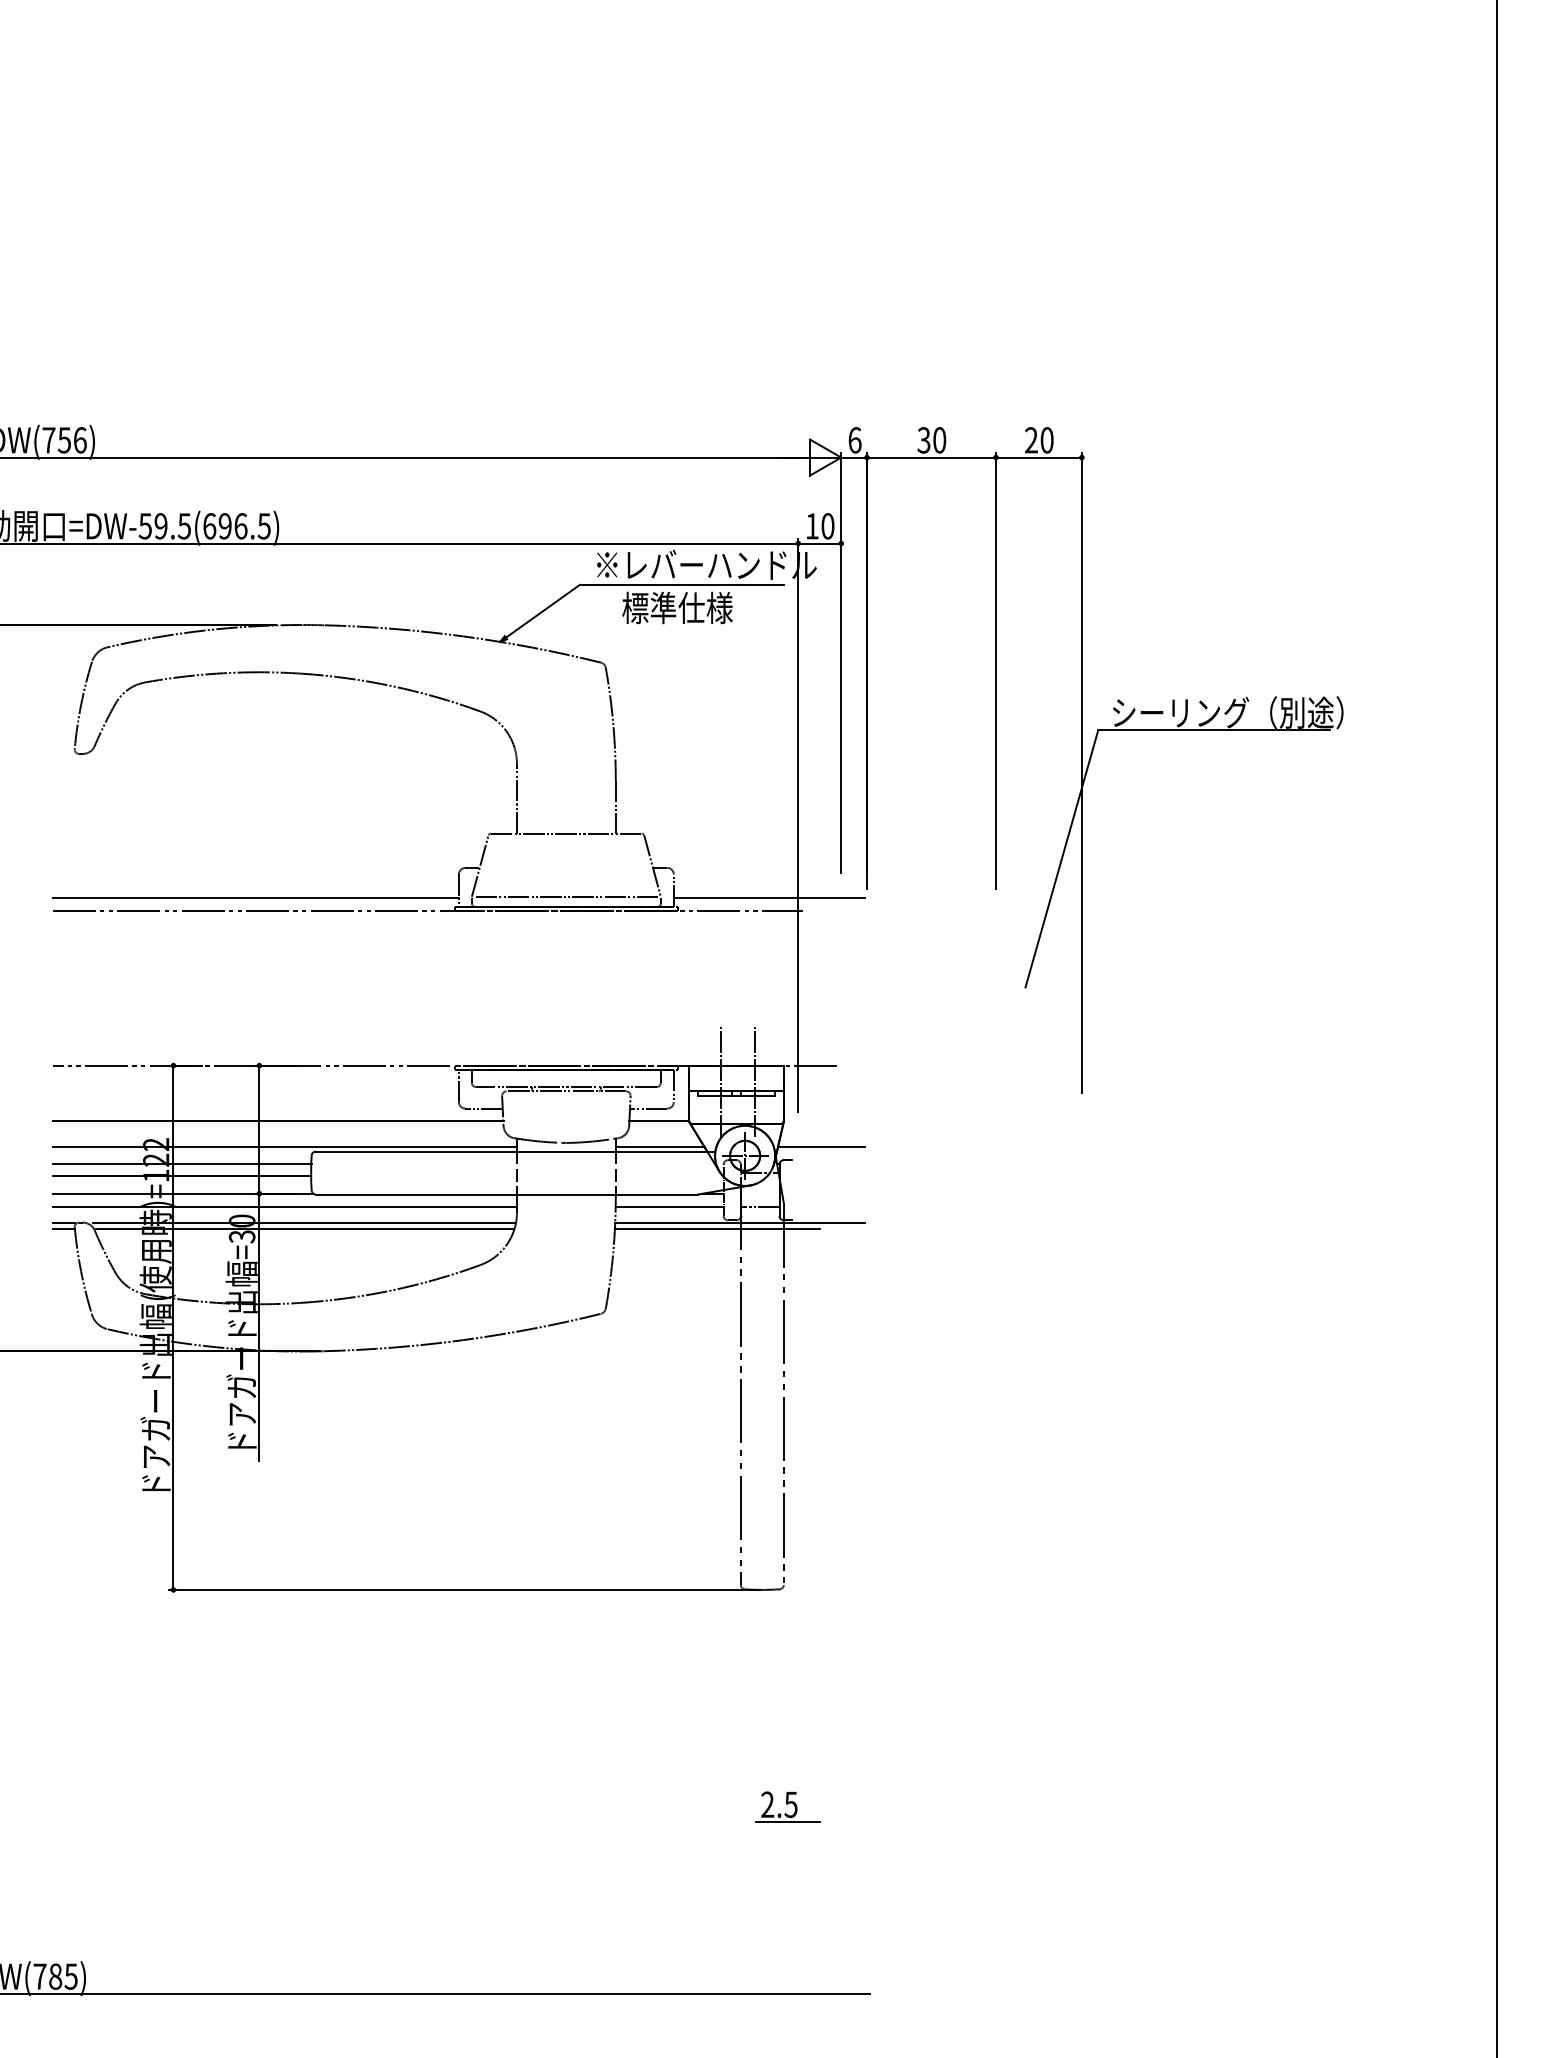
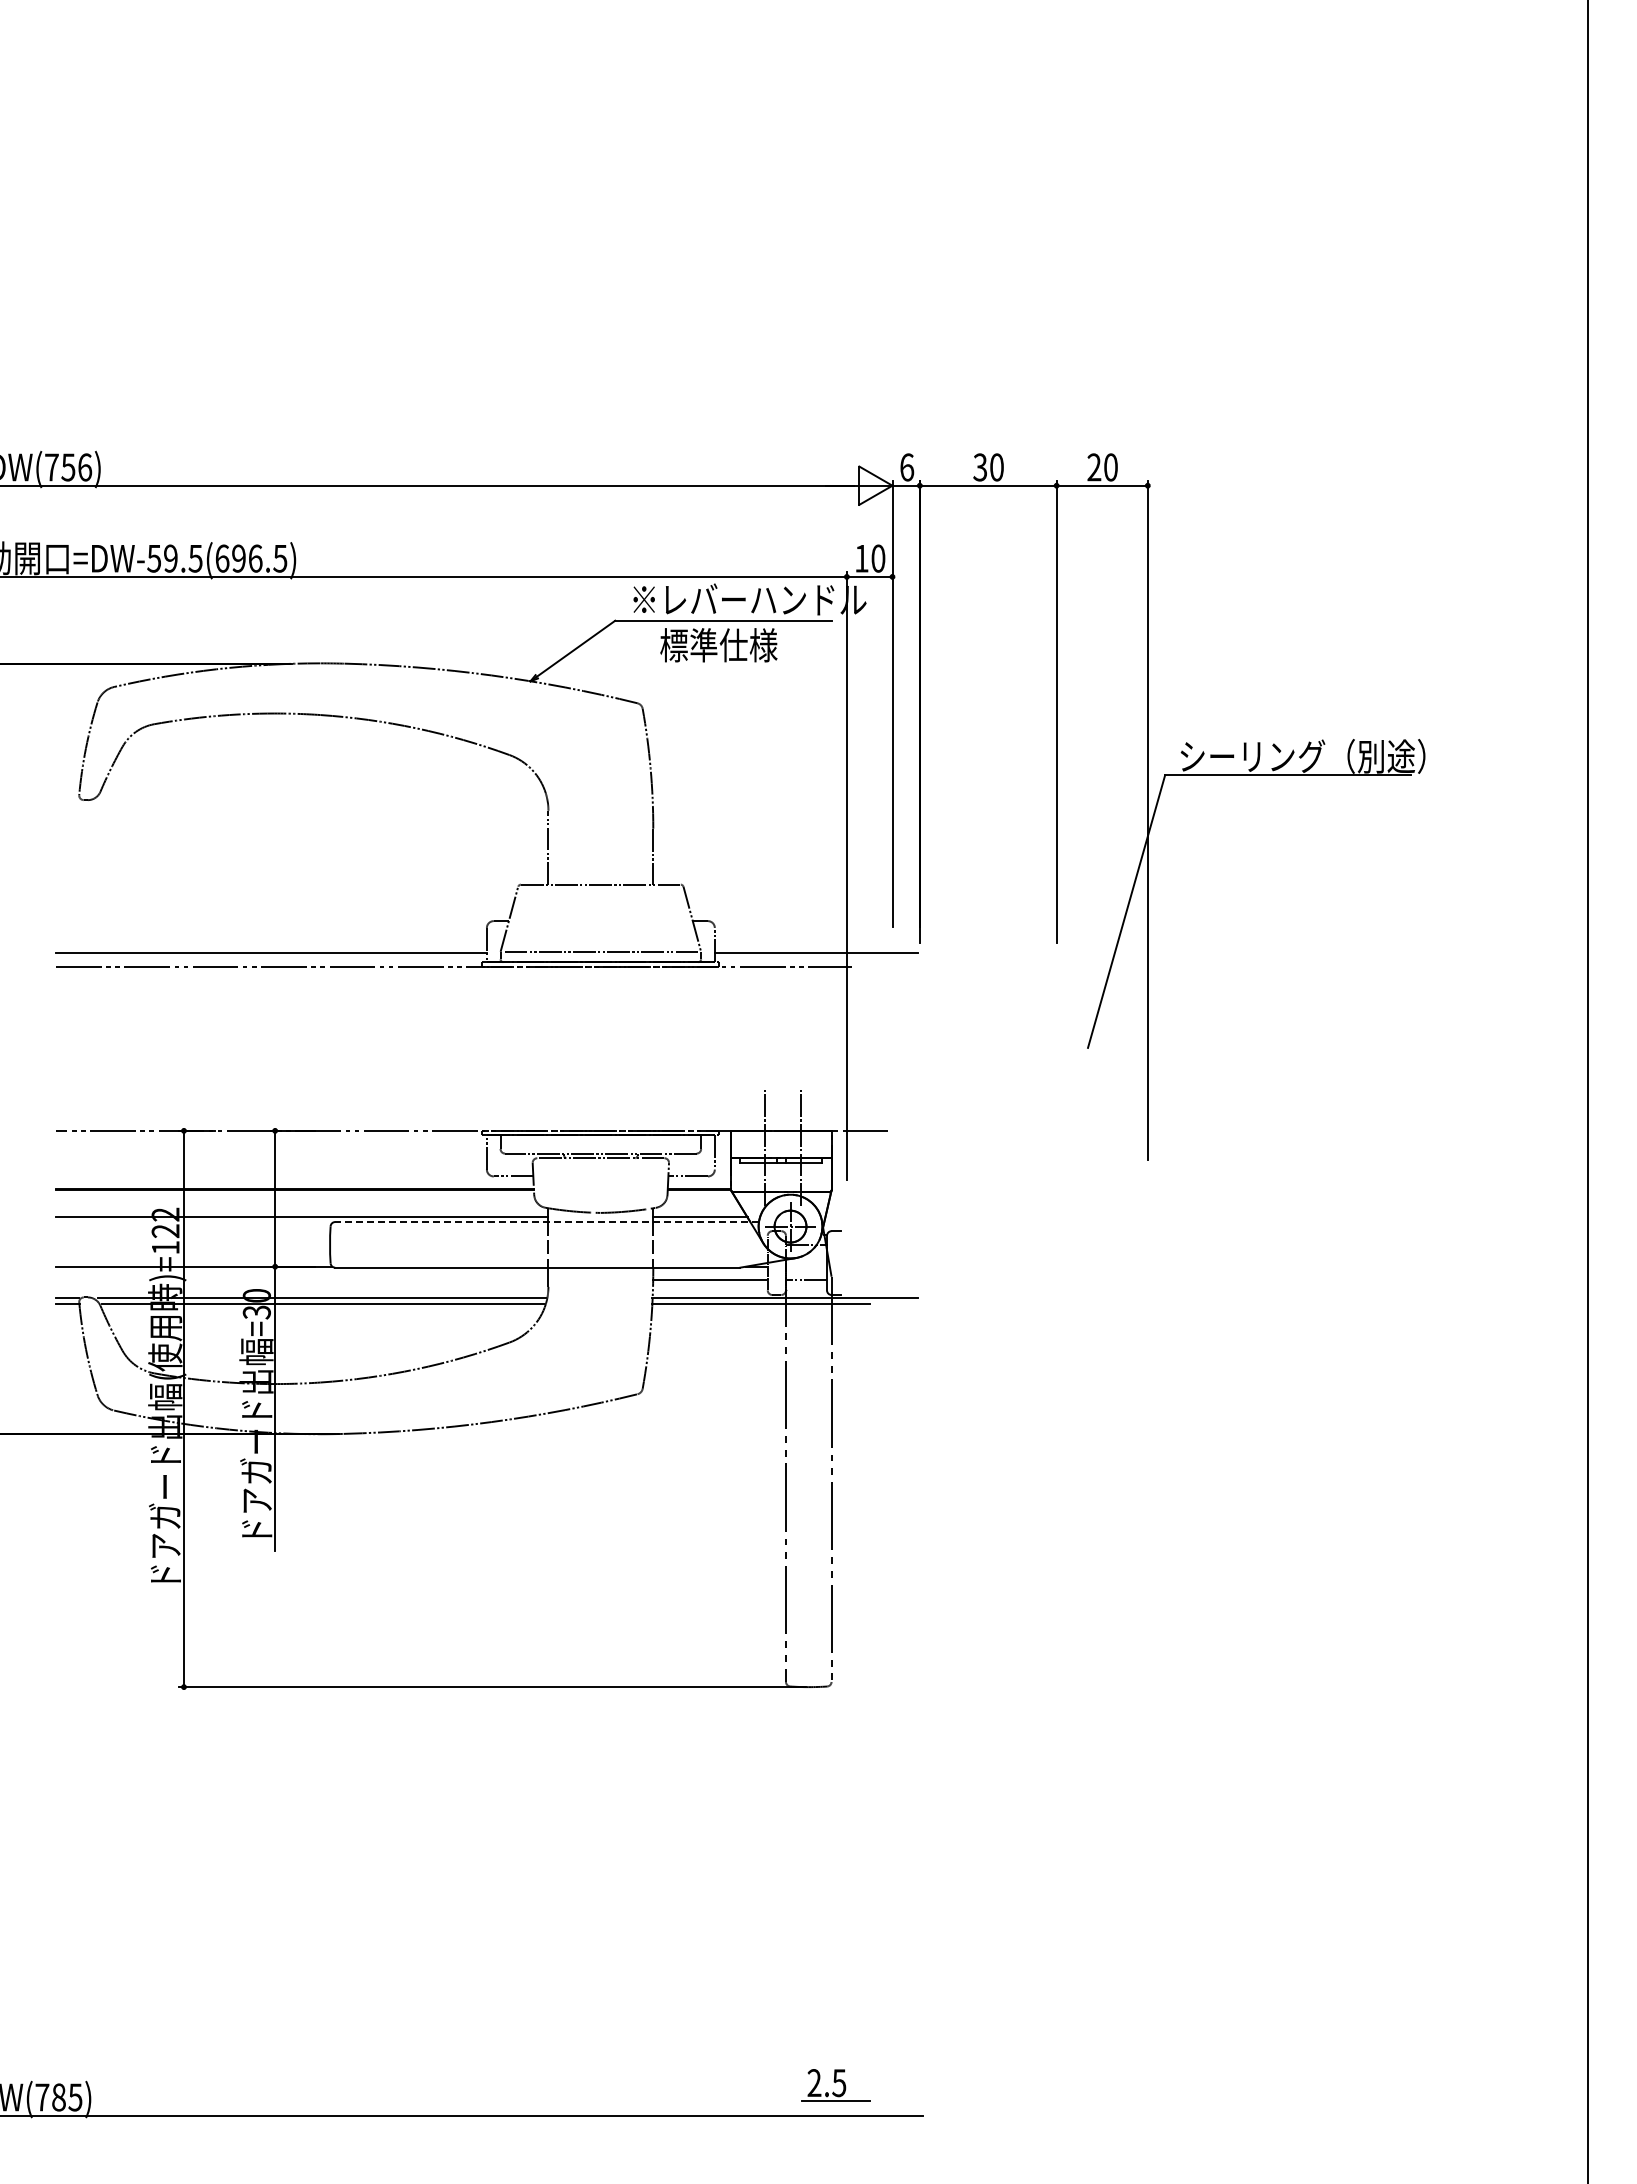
line: (821, 1147) -> (871, 1217), removed
line: (516, 1151) -> (547, 1222), solid -> dashed
line: (181, 1163) -> (192, 1234), removed
line: (181, 1176) -> (192, 1248), removed
line: (284, 1206) -> (301, 1280), removed
part: (787, 1807) -> (835, 2085), moved

